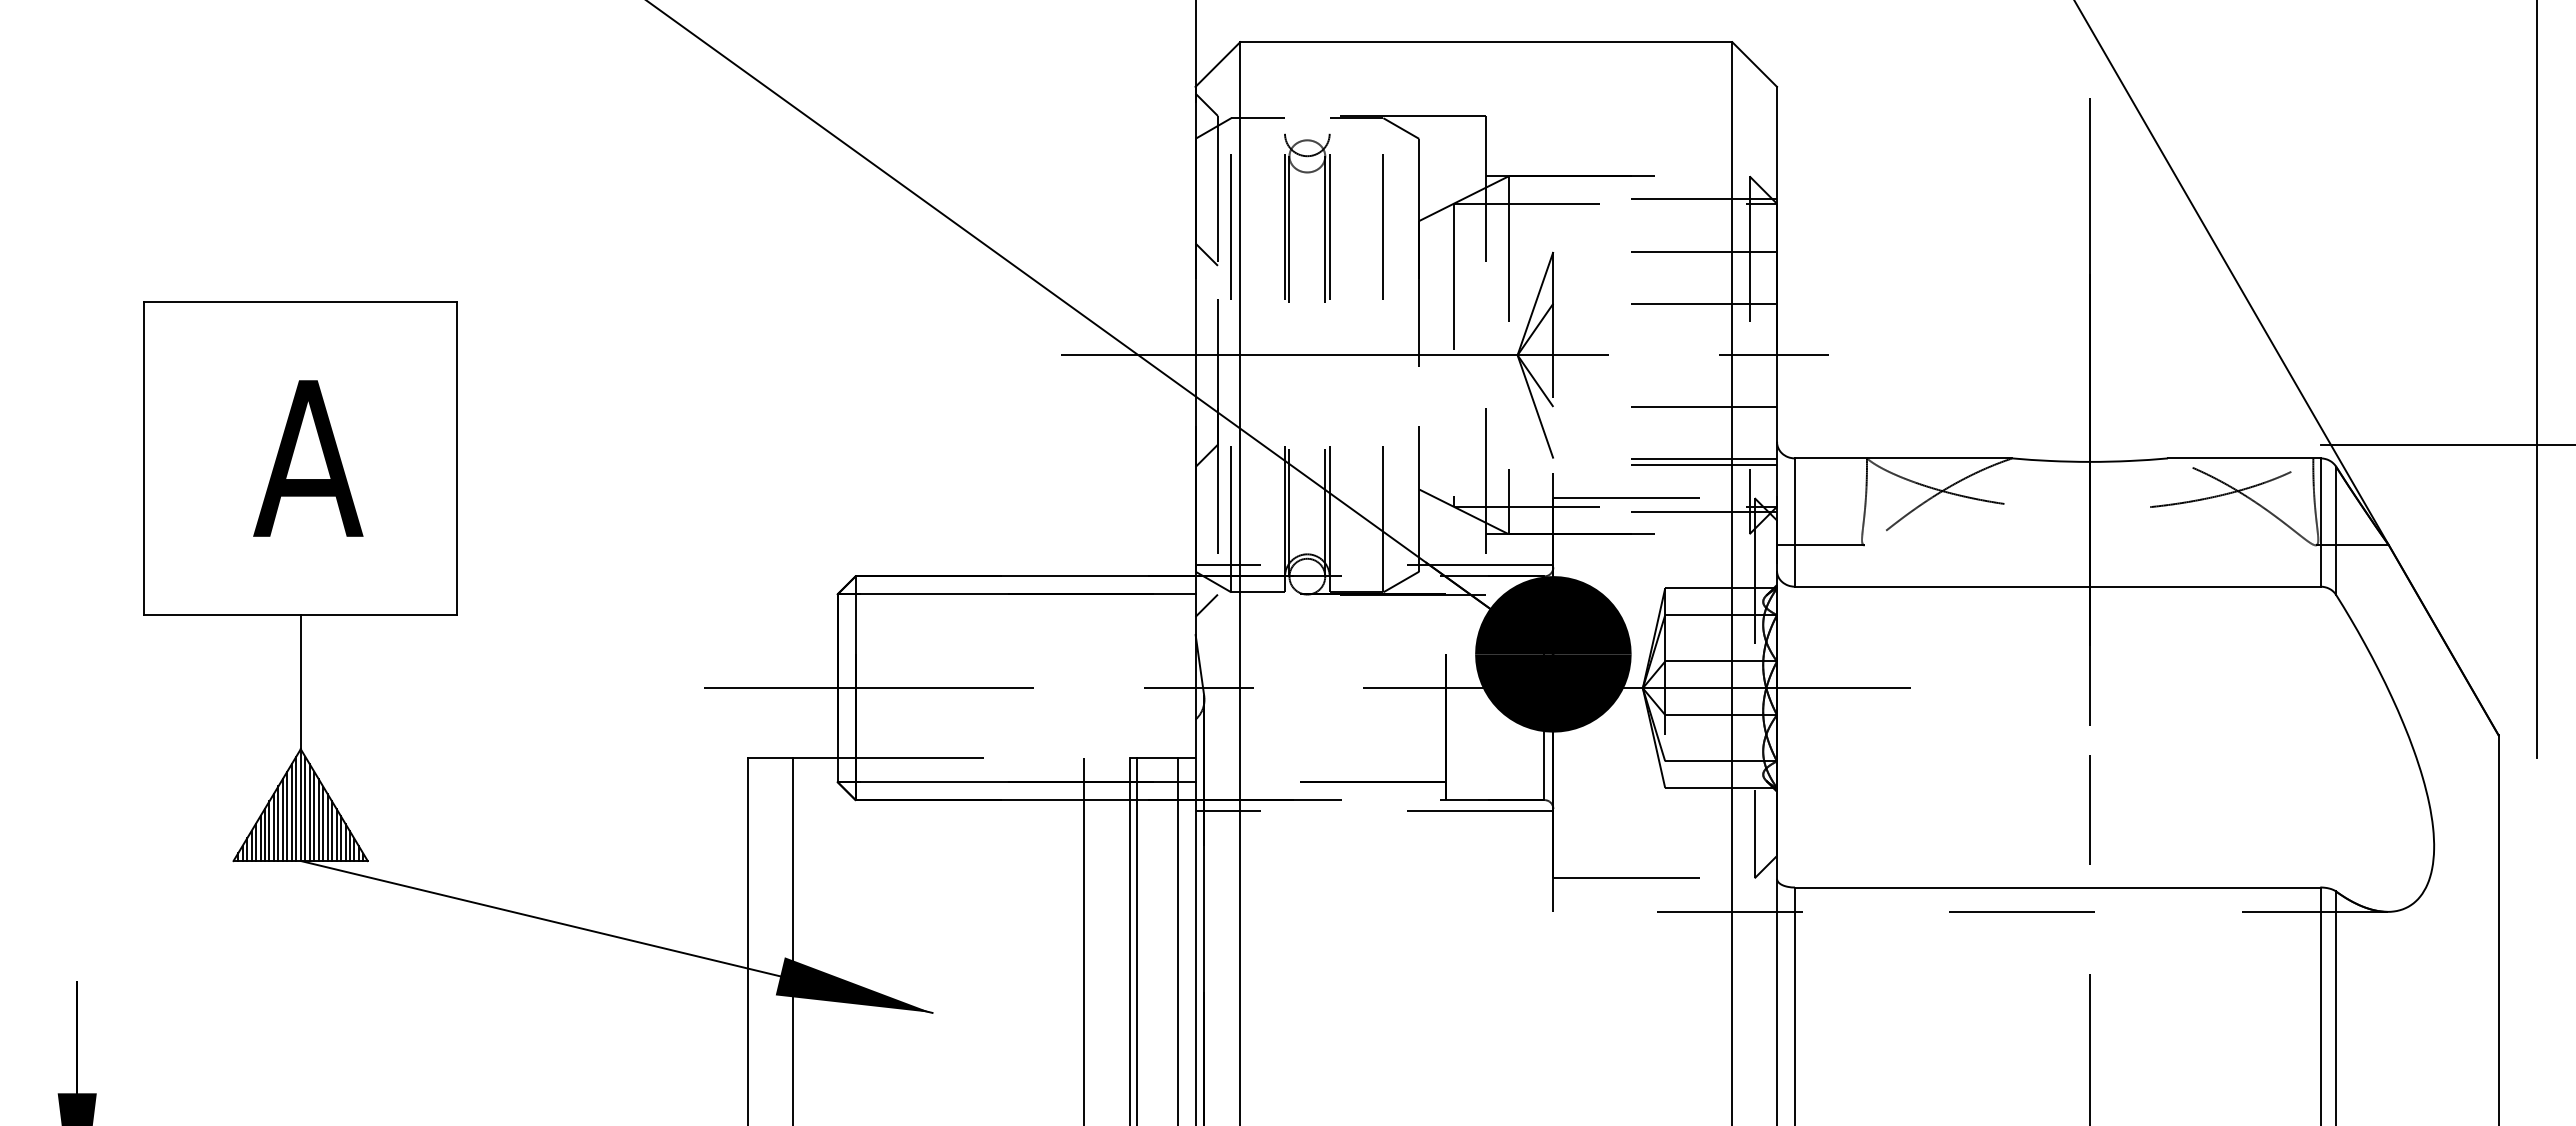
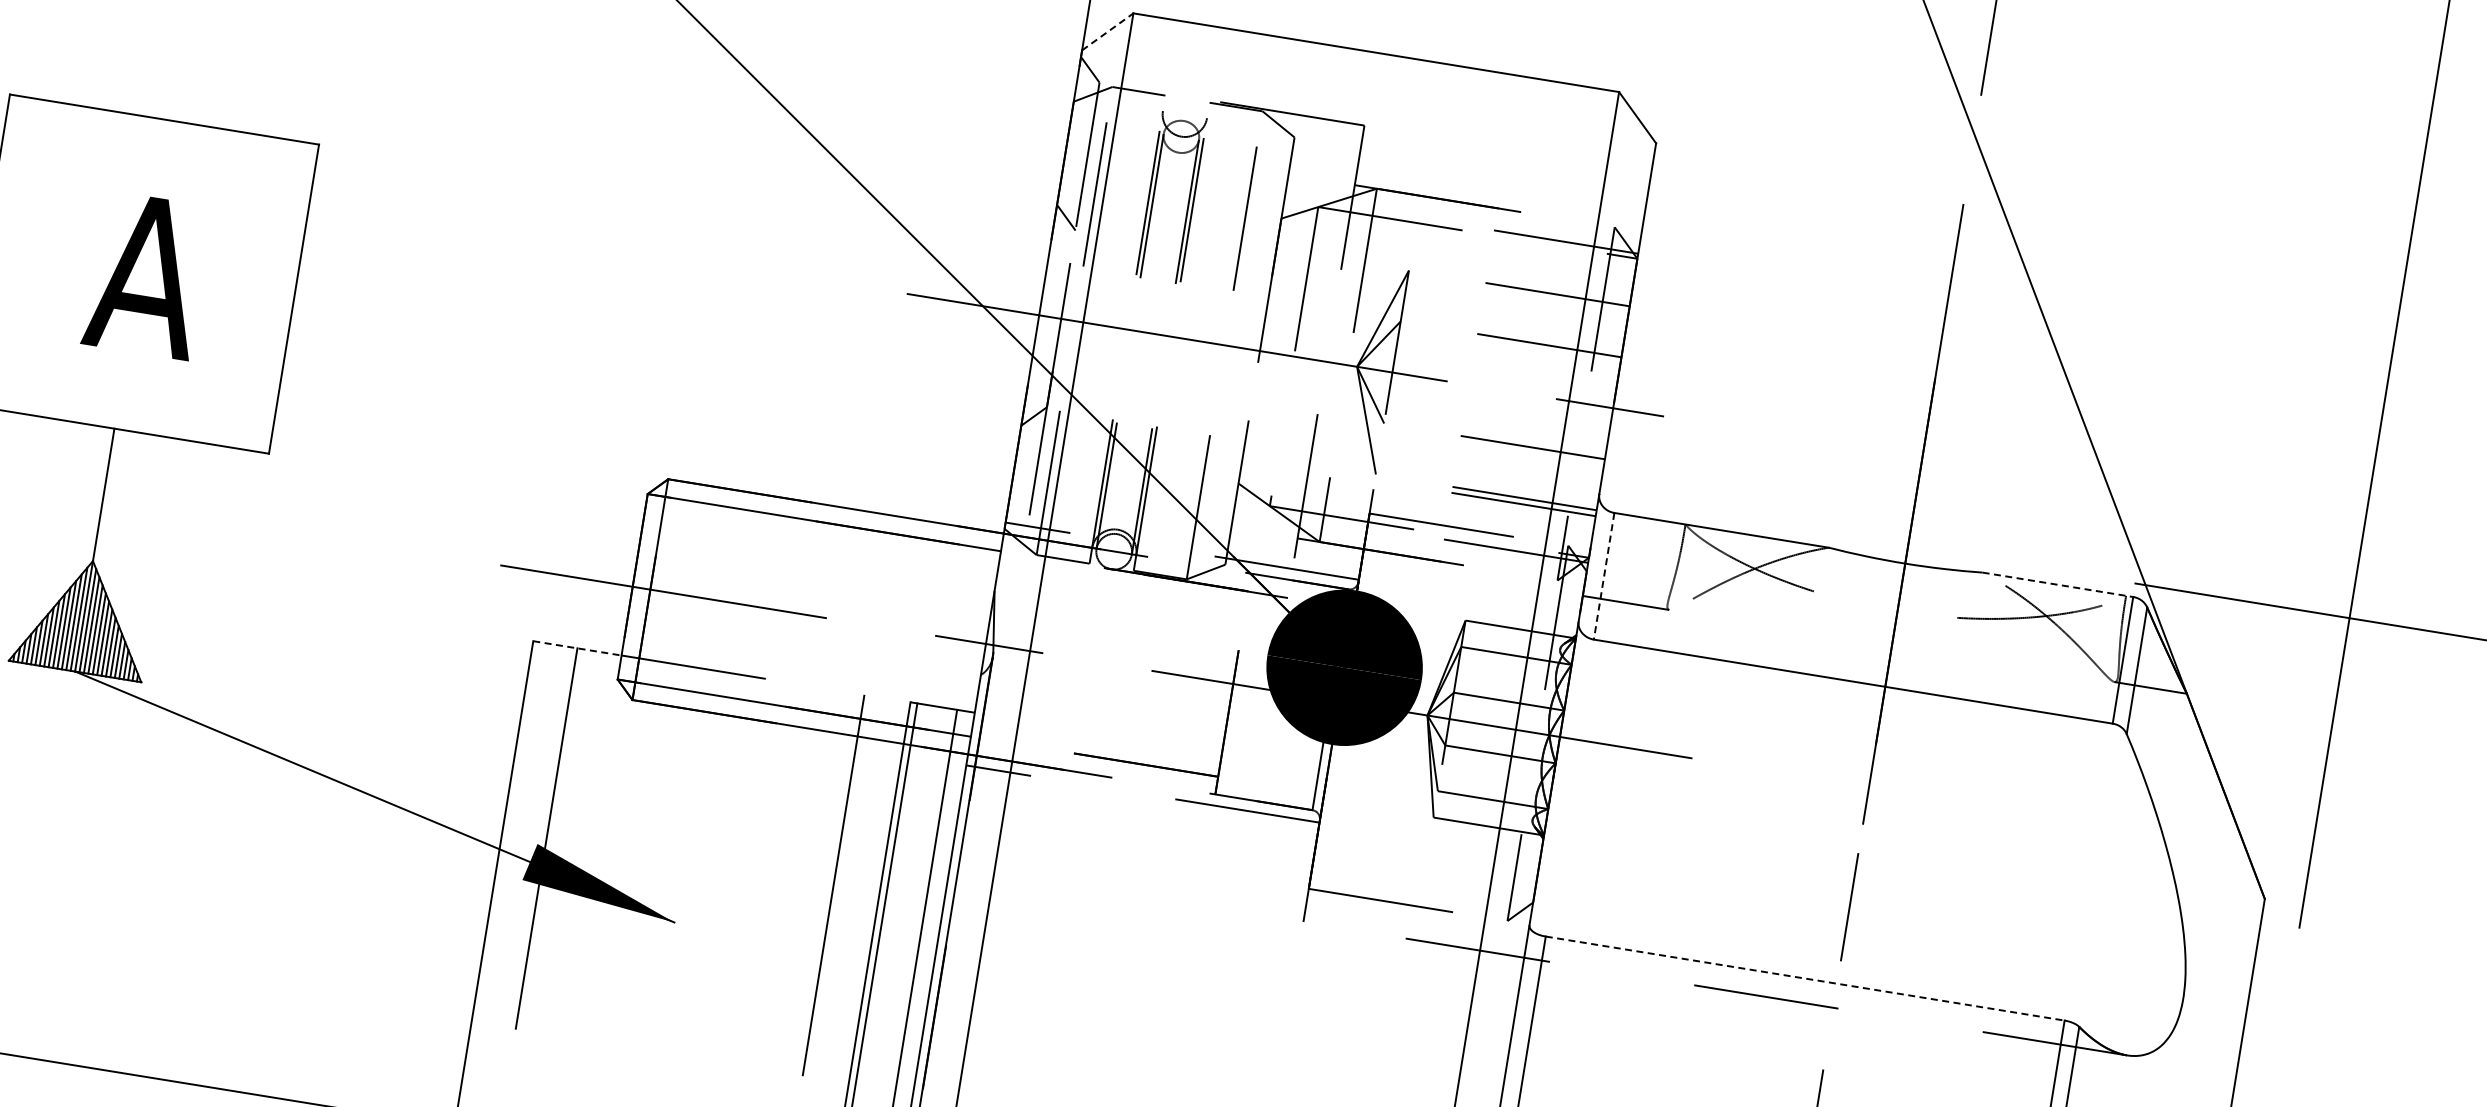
line: (1217, 64) -> (1107, 31), solid -> dashed
line: (2244, 458) -> (2058, 584), solid -> dashed
line: (1794, 523) -> (1603, 577), solid -> dashed
line: (1206, 605) -> (1010, 564), removed
line: (792, 757) -> (577, 647), solid -> dashed
line: (2057, 887) -> (1804, 978), solid -> dashed

